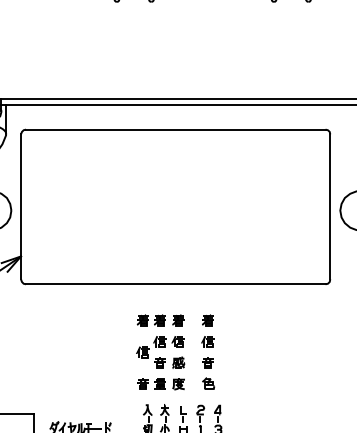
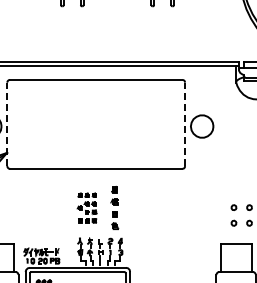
line: (21, 207) -> (7, 124), solid -> dashed
line: (330, 207) -> (185, 124), solid -> dashed
part: (158, 351) -> (86, 207), size x0.7

